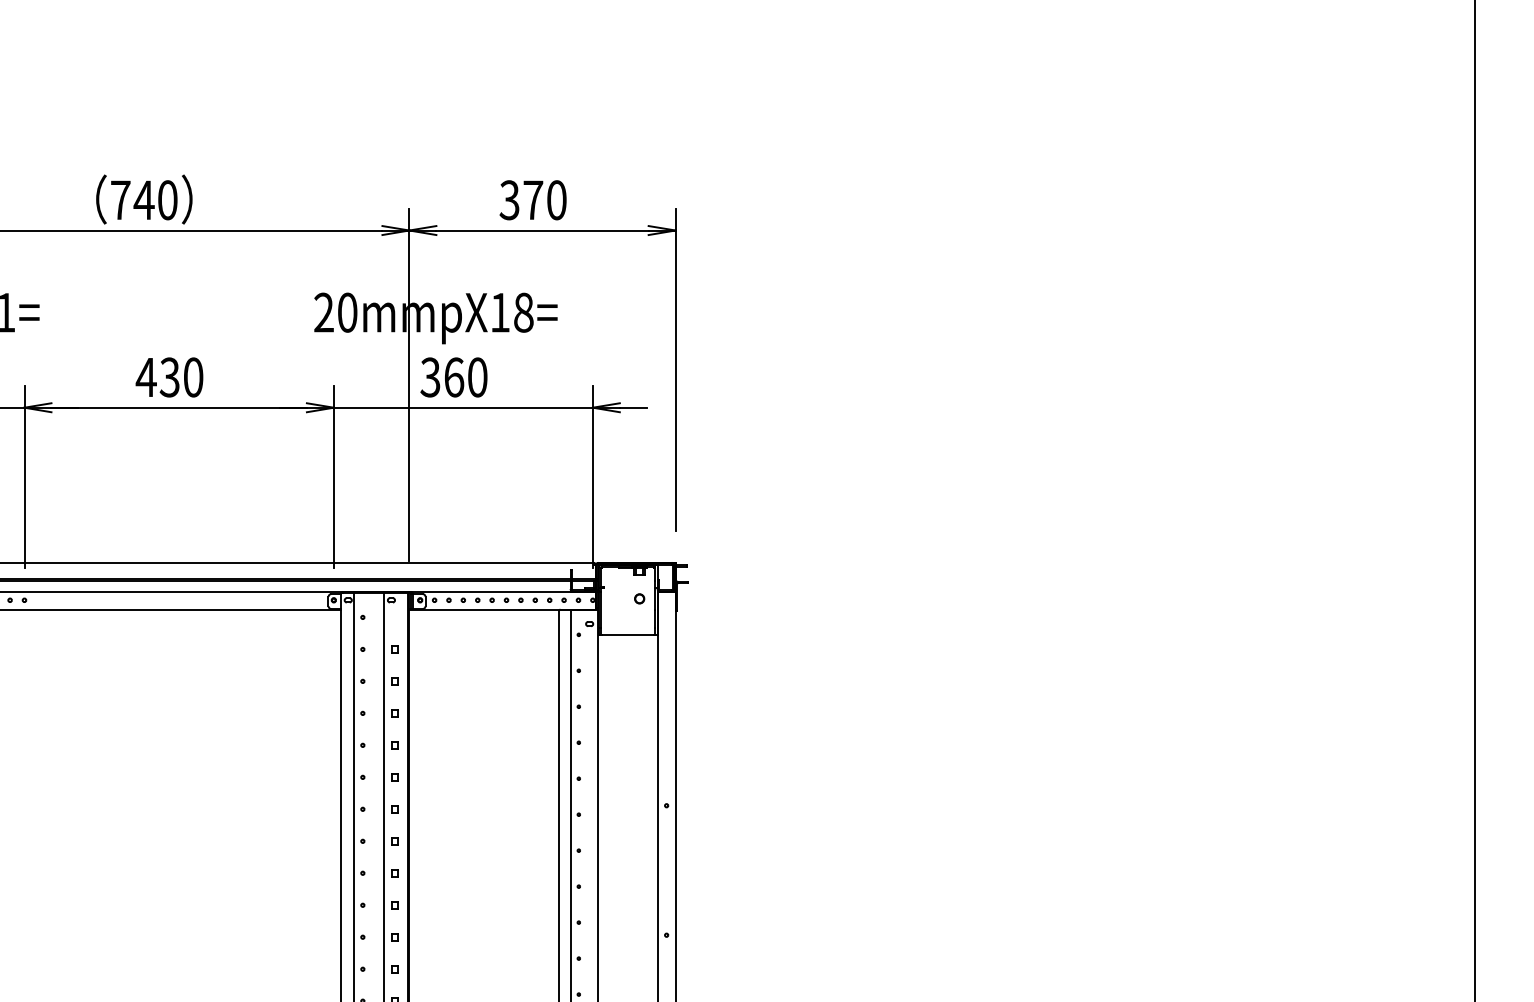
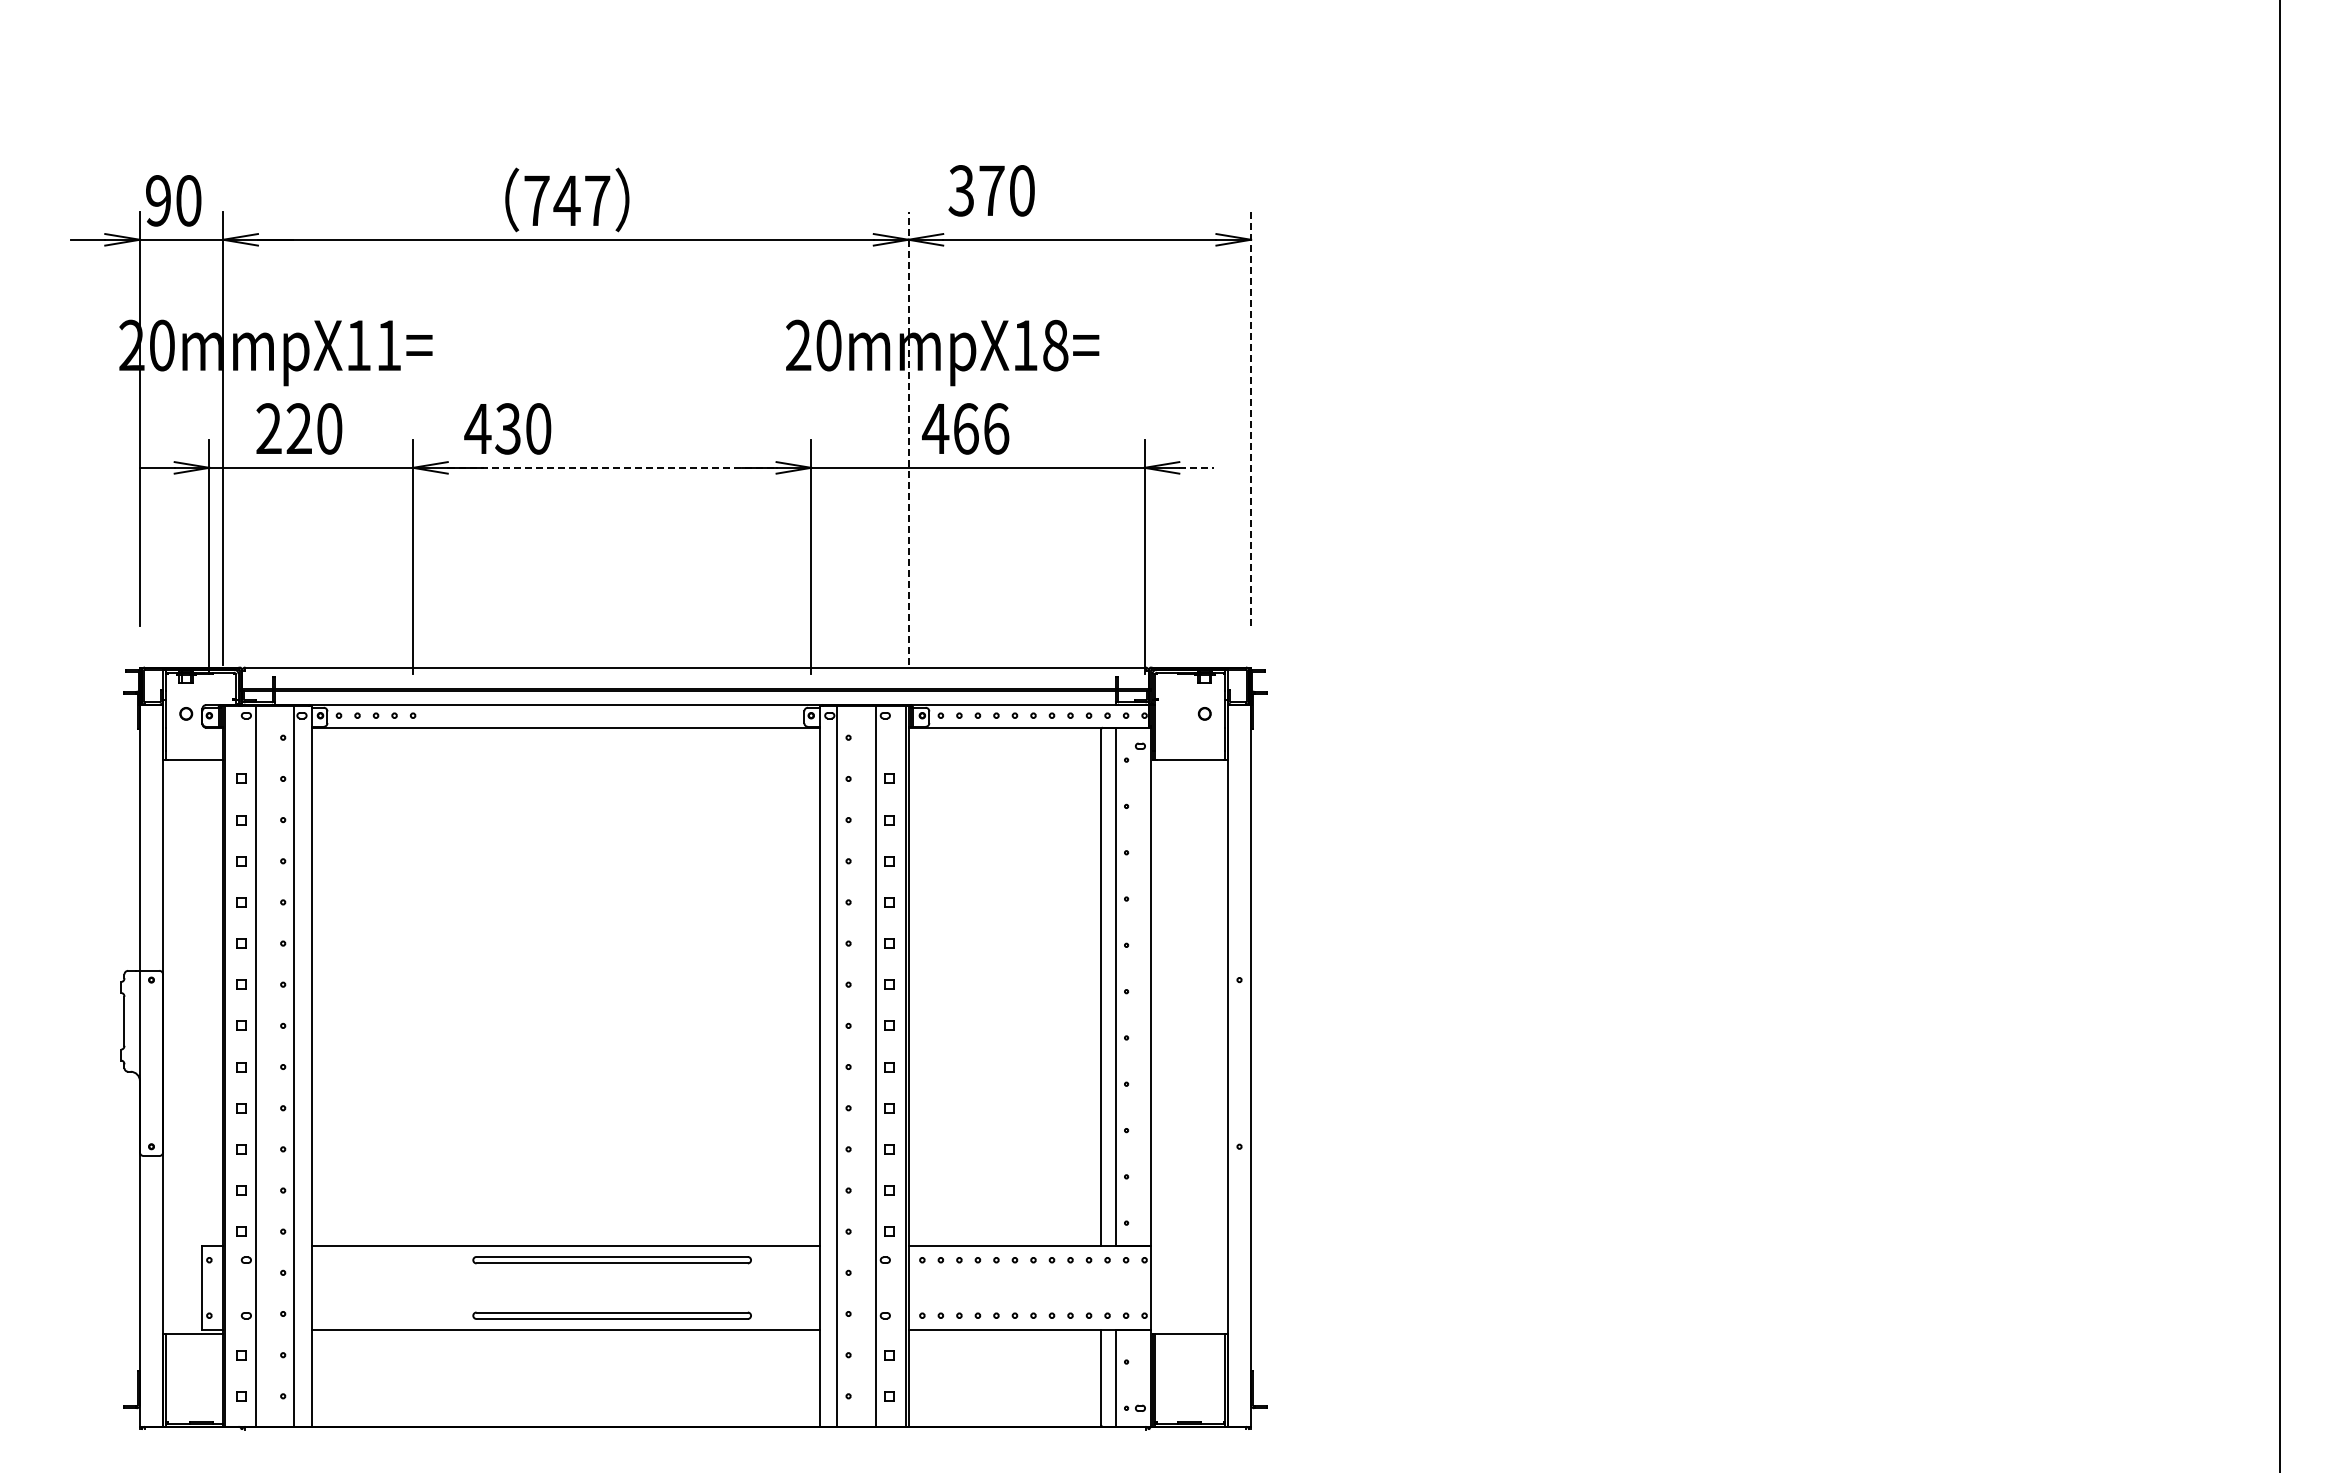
text: (167, 199) -> (597, 200), 740 -> 747
text: (532, 199) -> (991, 190), moved
line: (675, 369) -> (1251, 418), solid -> dashed
text: (169, 377) -> (507, 428), moved
text: (453, 377) -> (965, 428), 360 -> 466
line: (409, 384) -> (908, 437), solid -> dashed
line: (179, 407) -> (612, 467), solid -> dashed
line: (633, 407) -> (1197, 467), solid -> dashed

